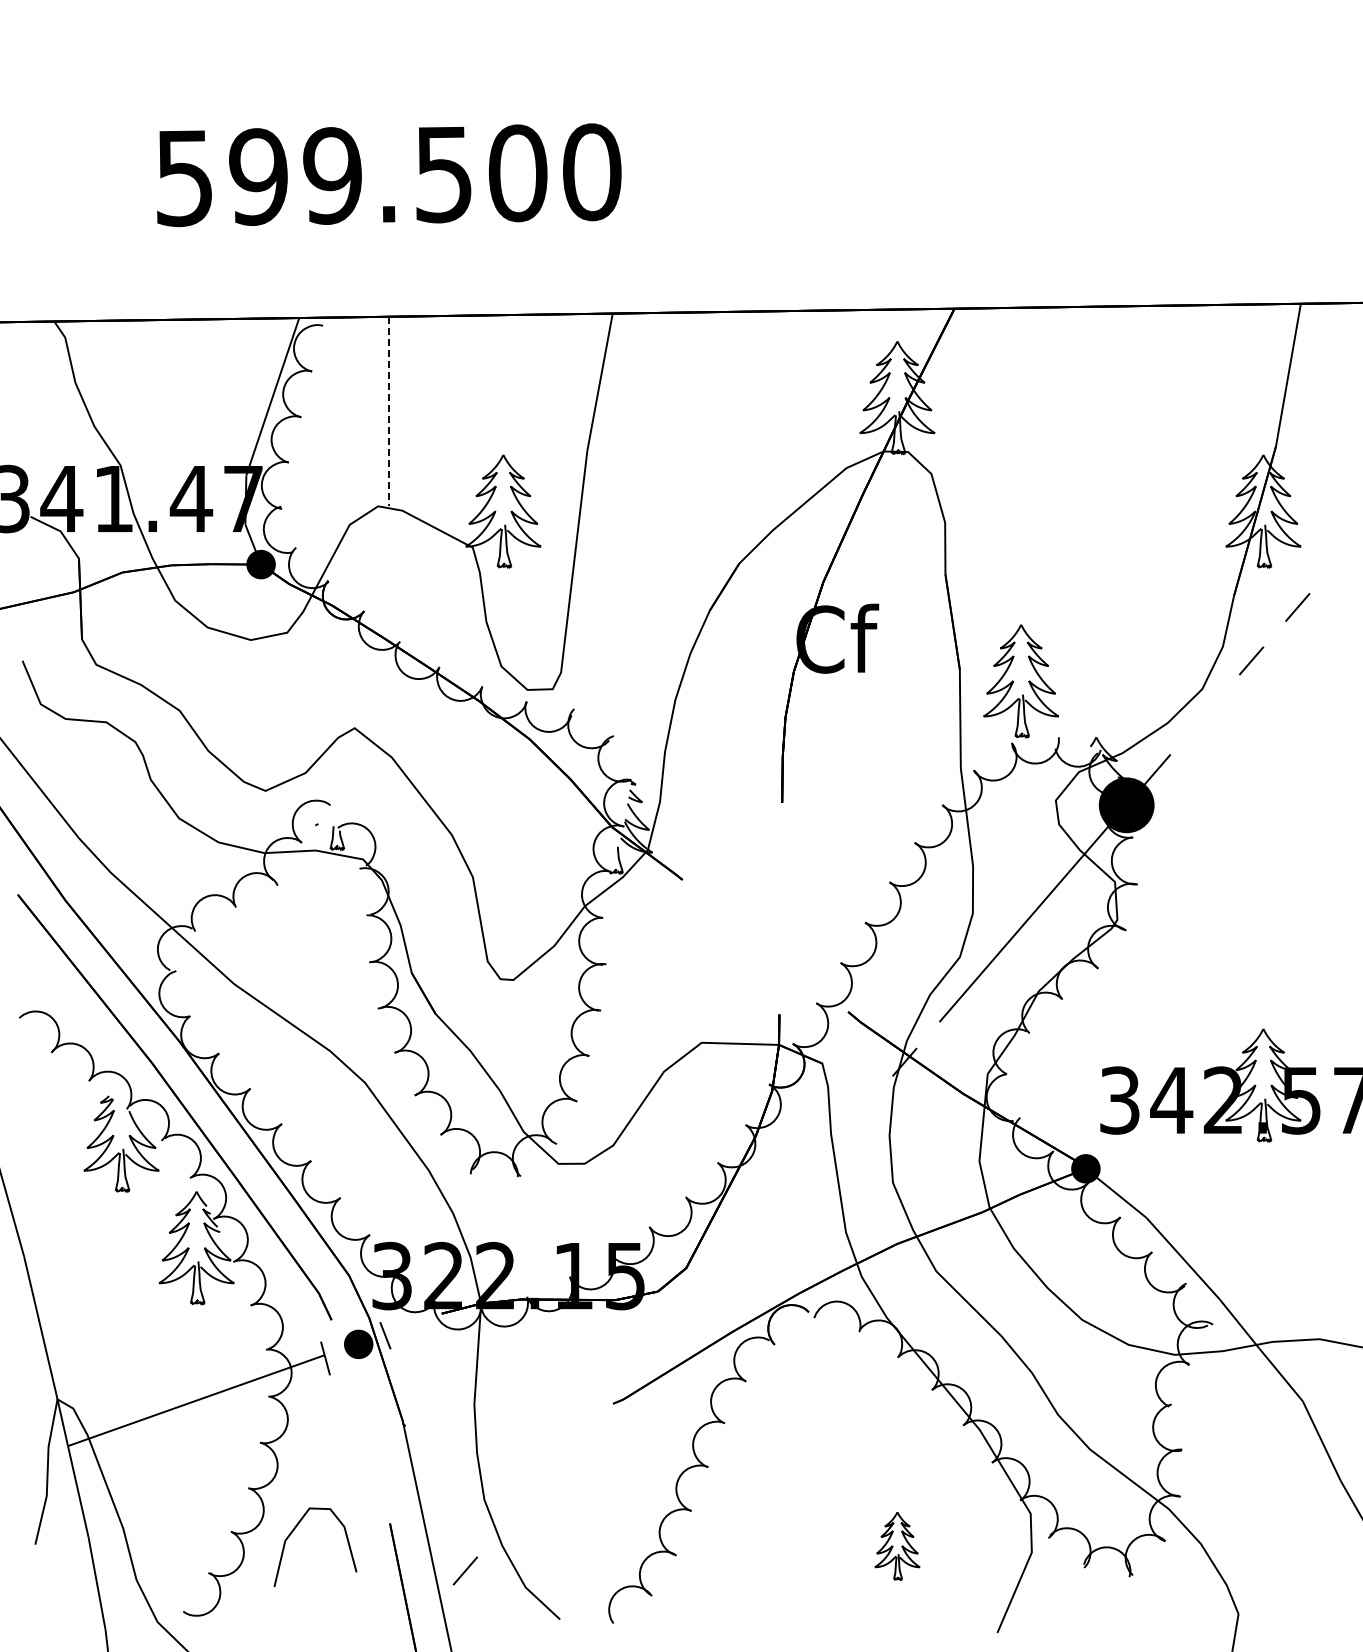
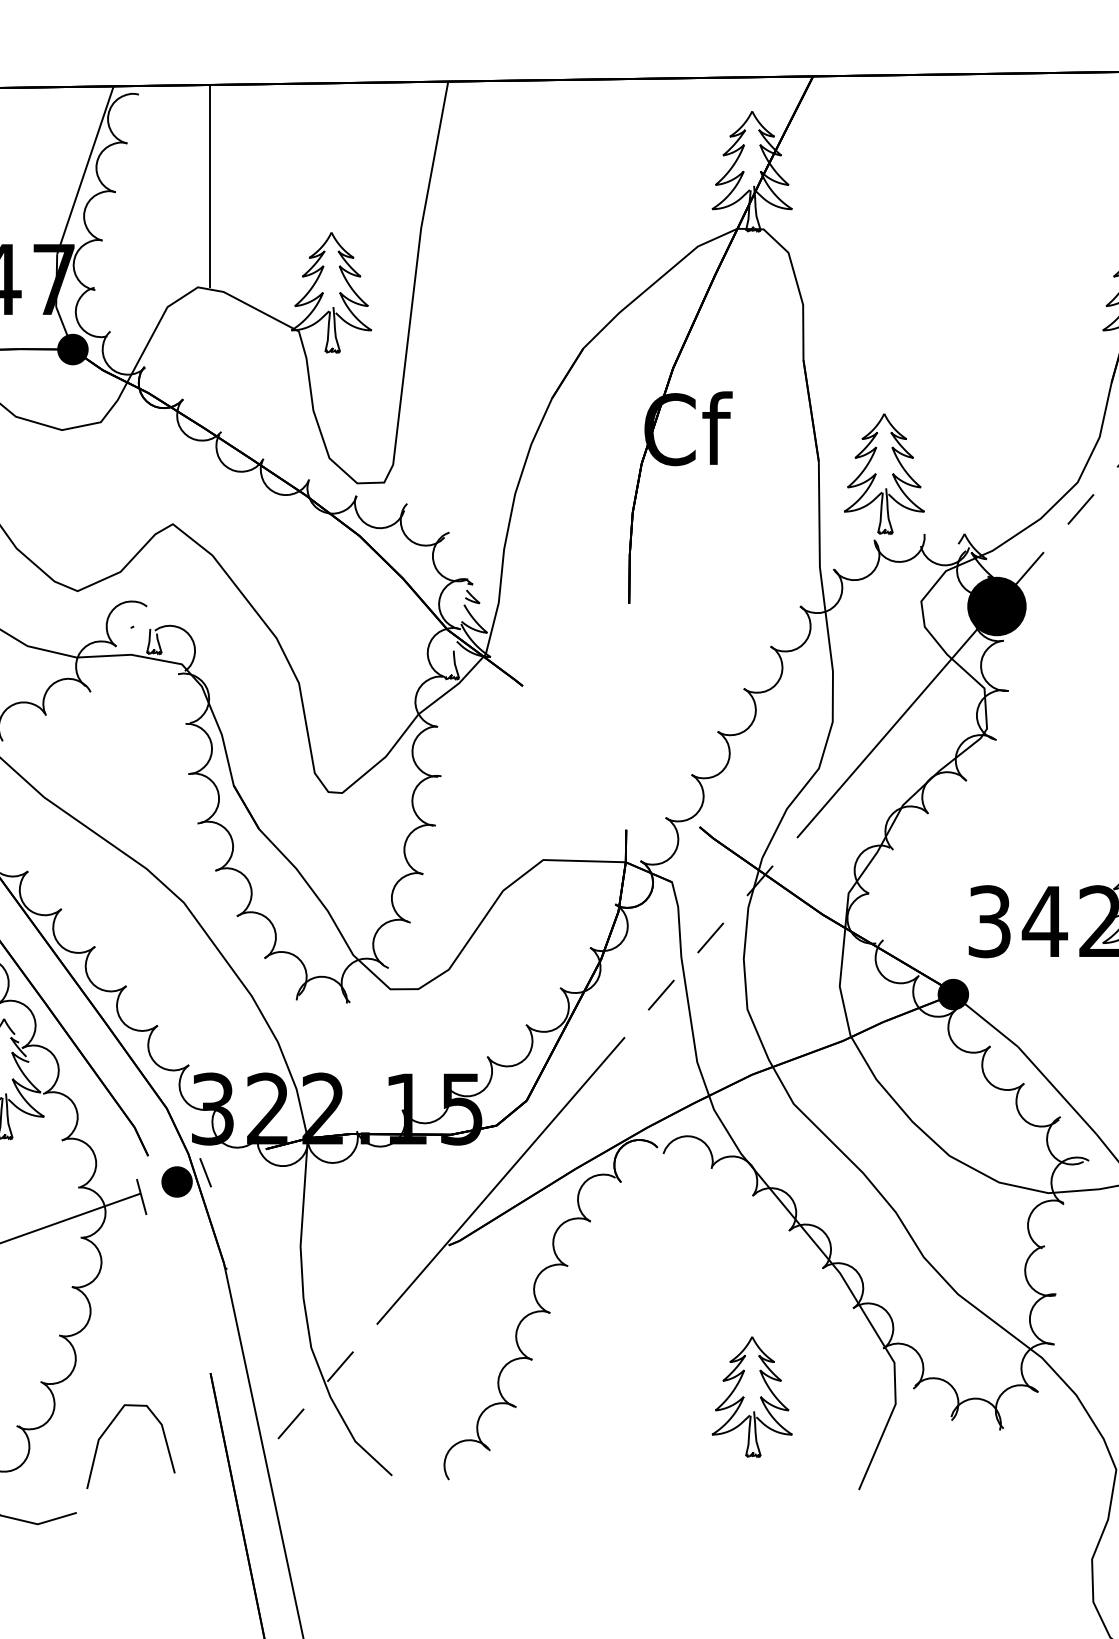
line: (389, 411) -> (209, 186), dashed -> solid
line: (1204, 714) -> (1080, 509), added
line: (858, 1115) -> (710, 937), added
line: (811, 1168) -> (660, 994), added
line: (661, 1343) -> (500, 1181), added
line: (511, 1517) -> (340, 1366), added
curve: (294, 1530) -> (108, 1428), moved
part: (897, 1546) -> (752, 1397), size x1.67

